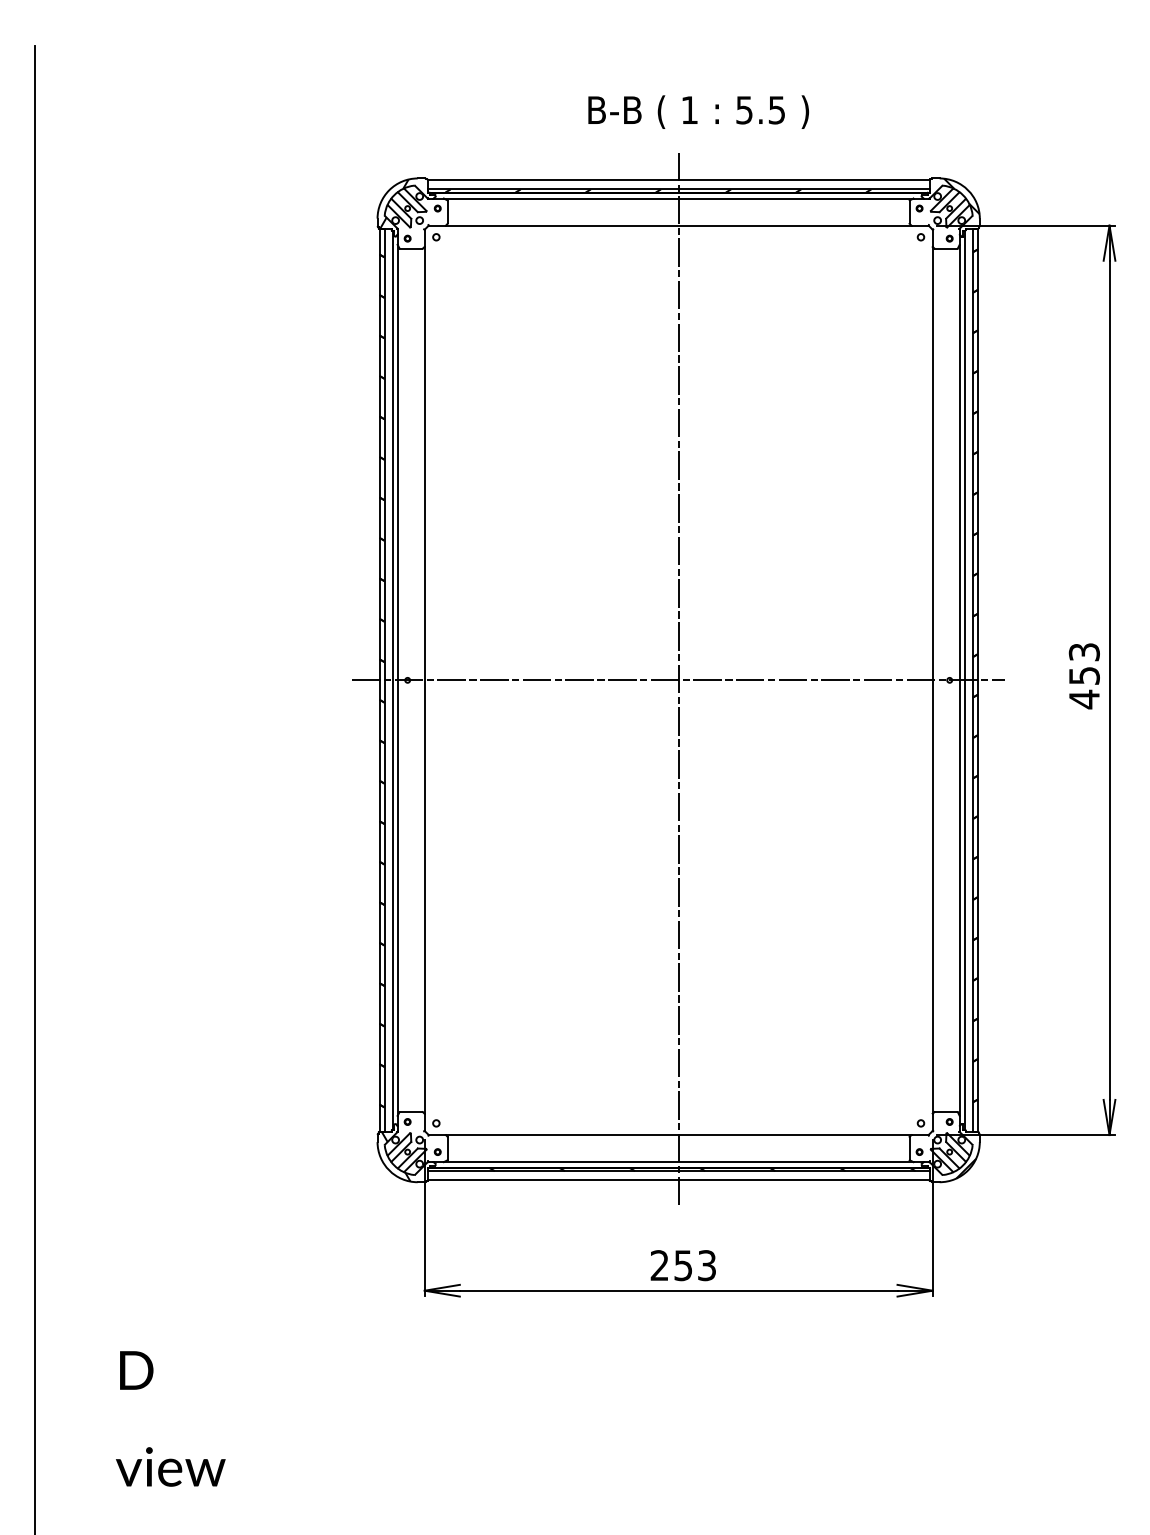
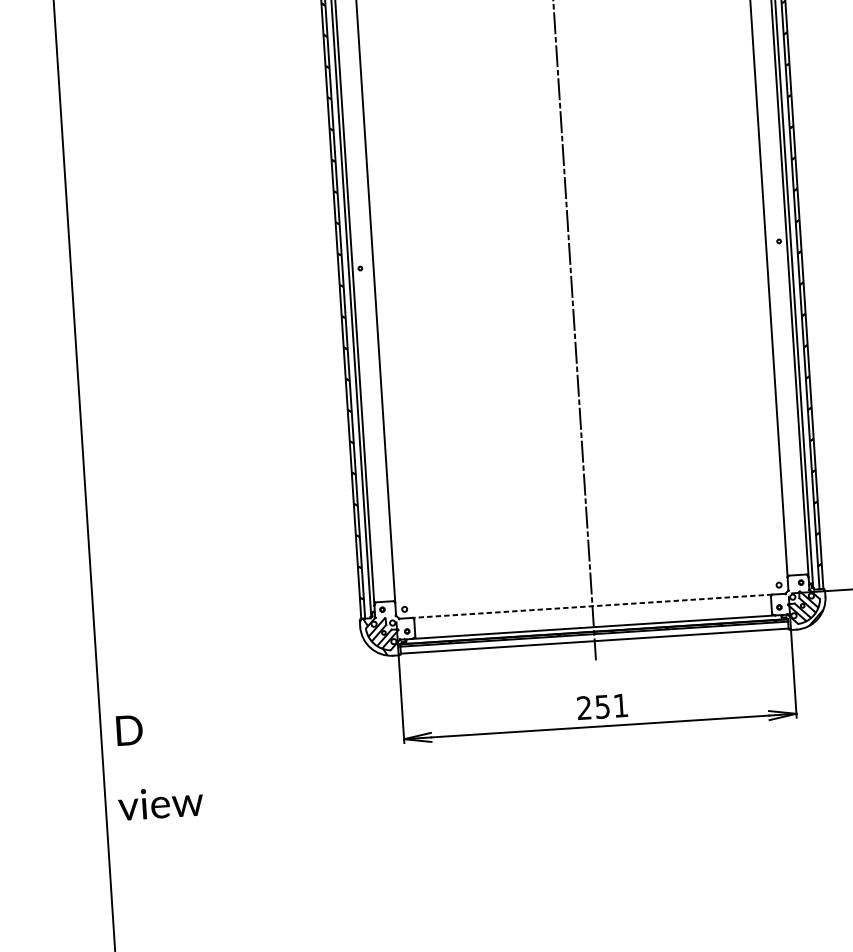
line: (678, 680) -> (569, 255), removed
line: (678, 1135) -> (592, 606), solid -> dashed
text: (706, 1265) -> (620, 705), 253 -> 251
text: (170, 1418) -> (158, 765), moved

